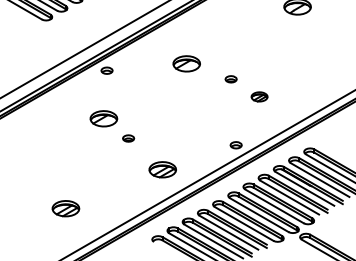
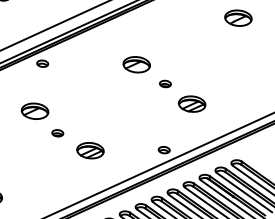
part: (186, 63) -> (136, 64), moved
part: (259, 96) -> (192, 103), size x1.67
part: (162, 169) -> (90, 150), moved

